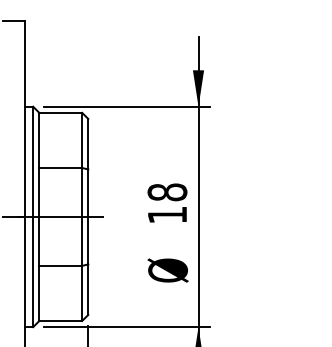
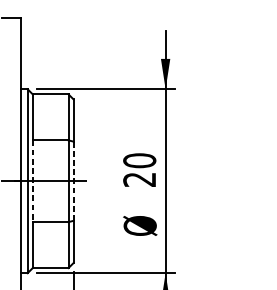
text: (167, 203) -> (139, 170), 18 -> 20
line: (39, 216) -> (32, 180), solid -> dashed
line: (88, 217) -> (73, 181), solid -> dashed

